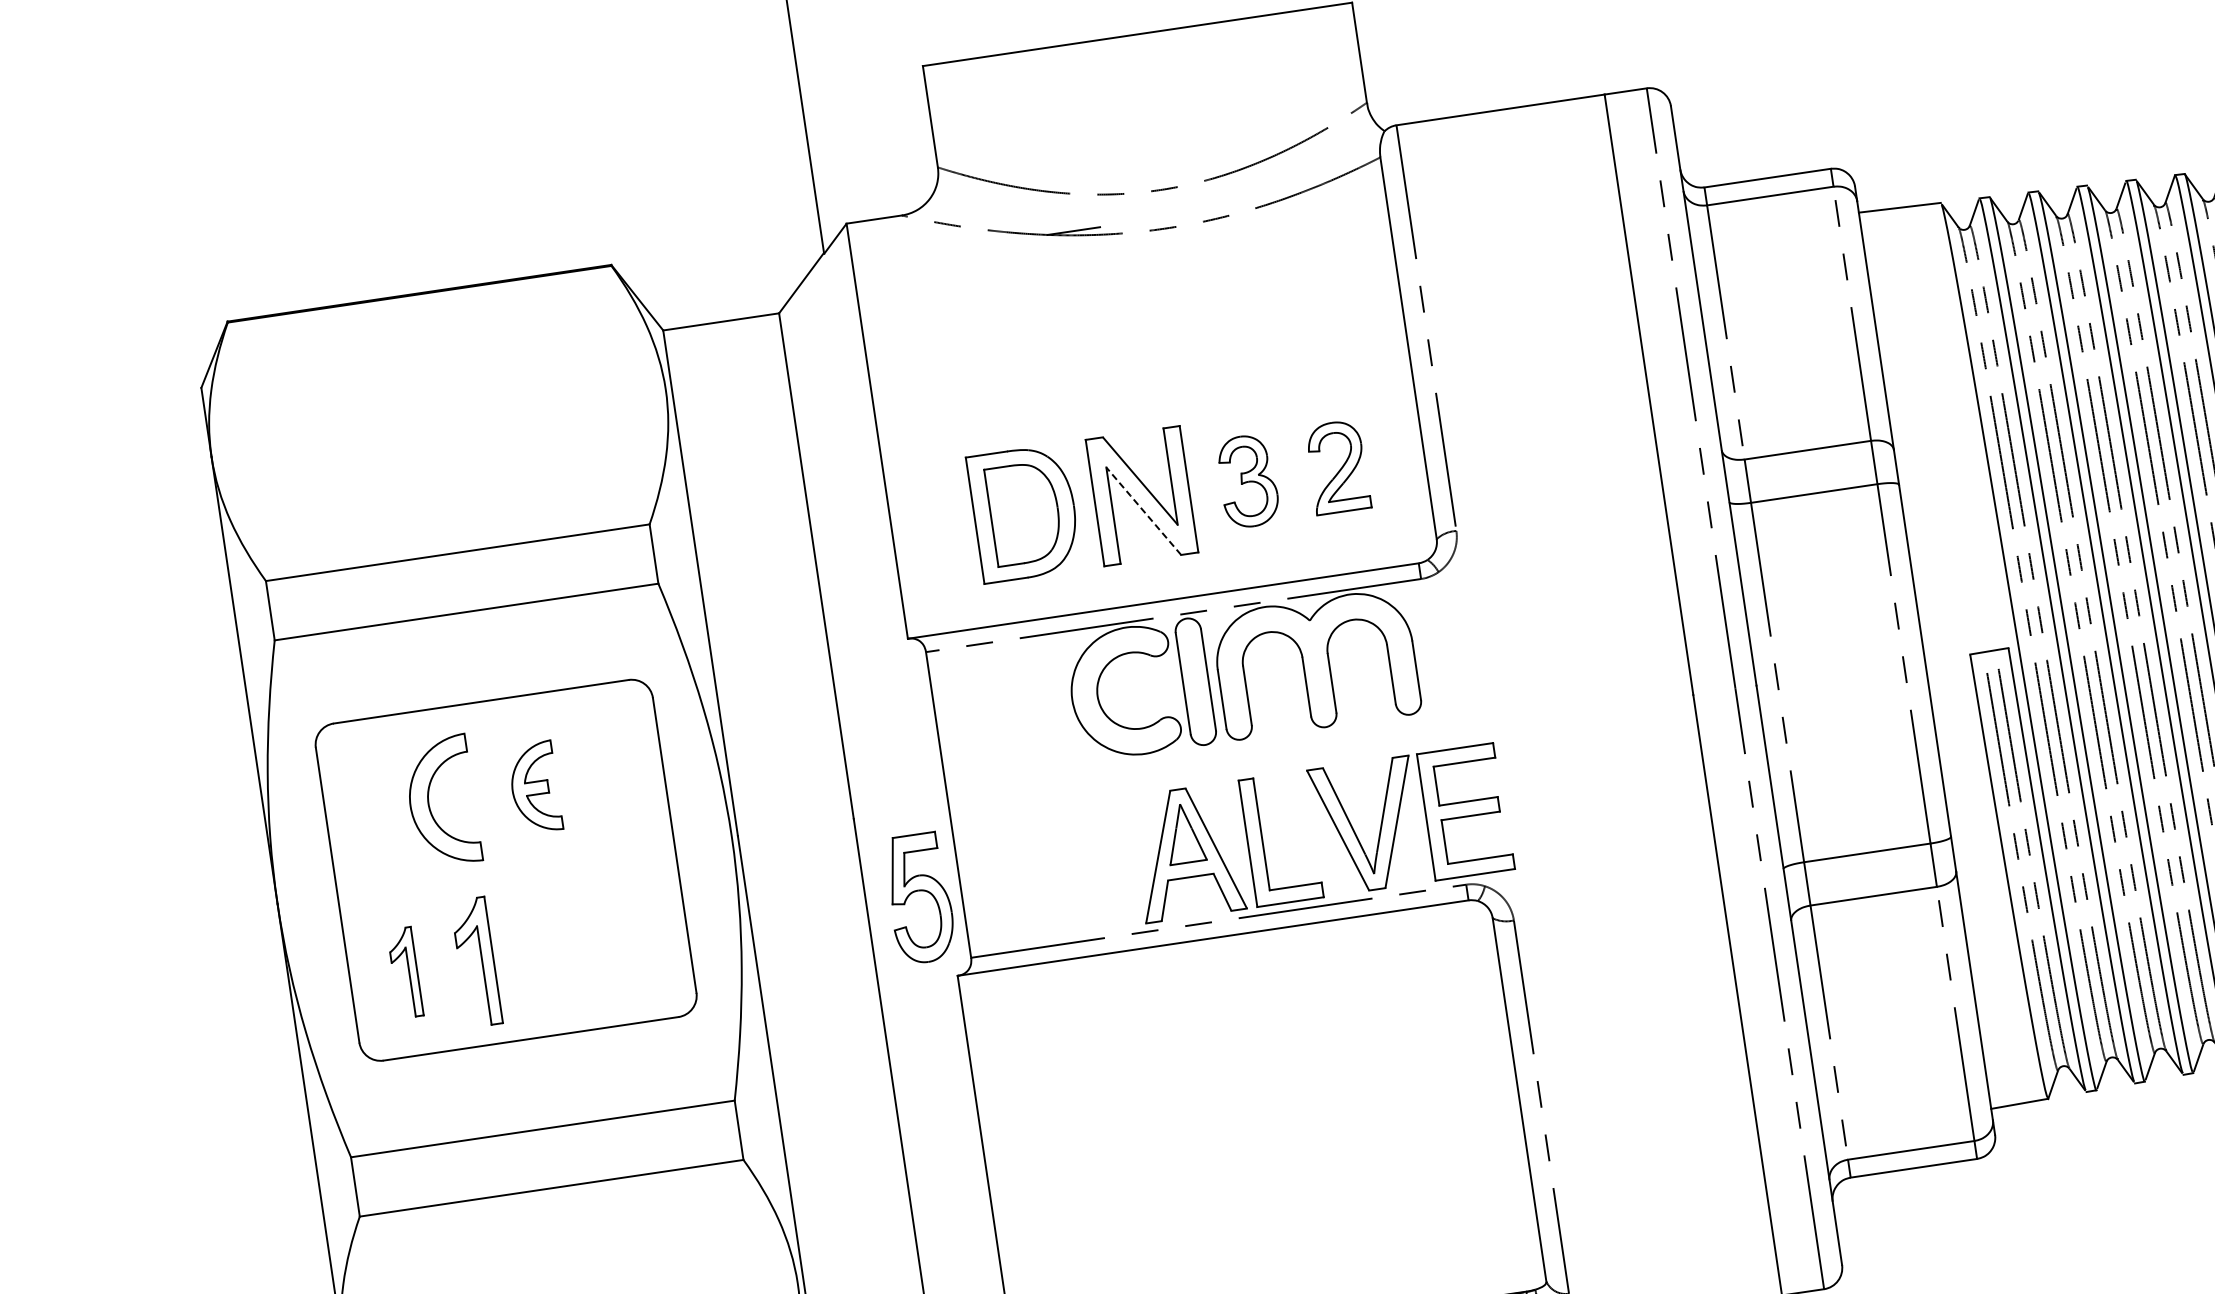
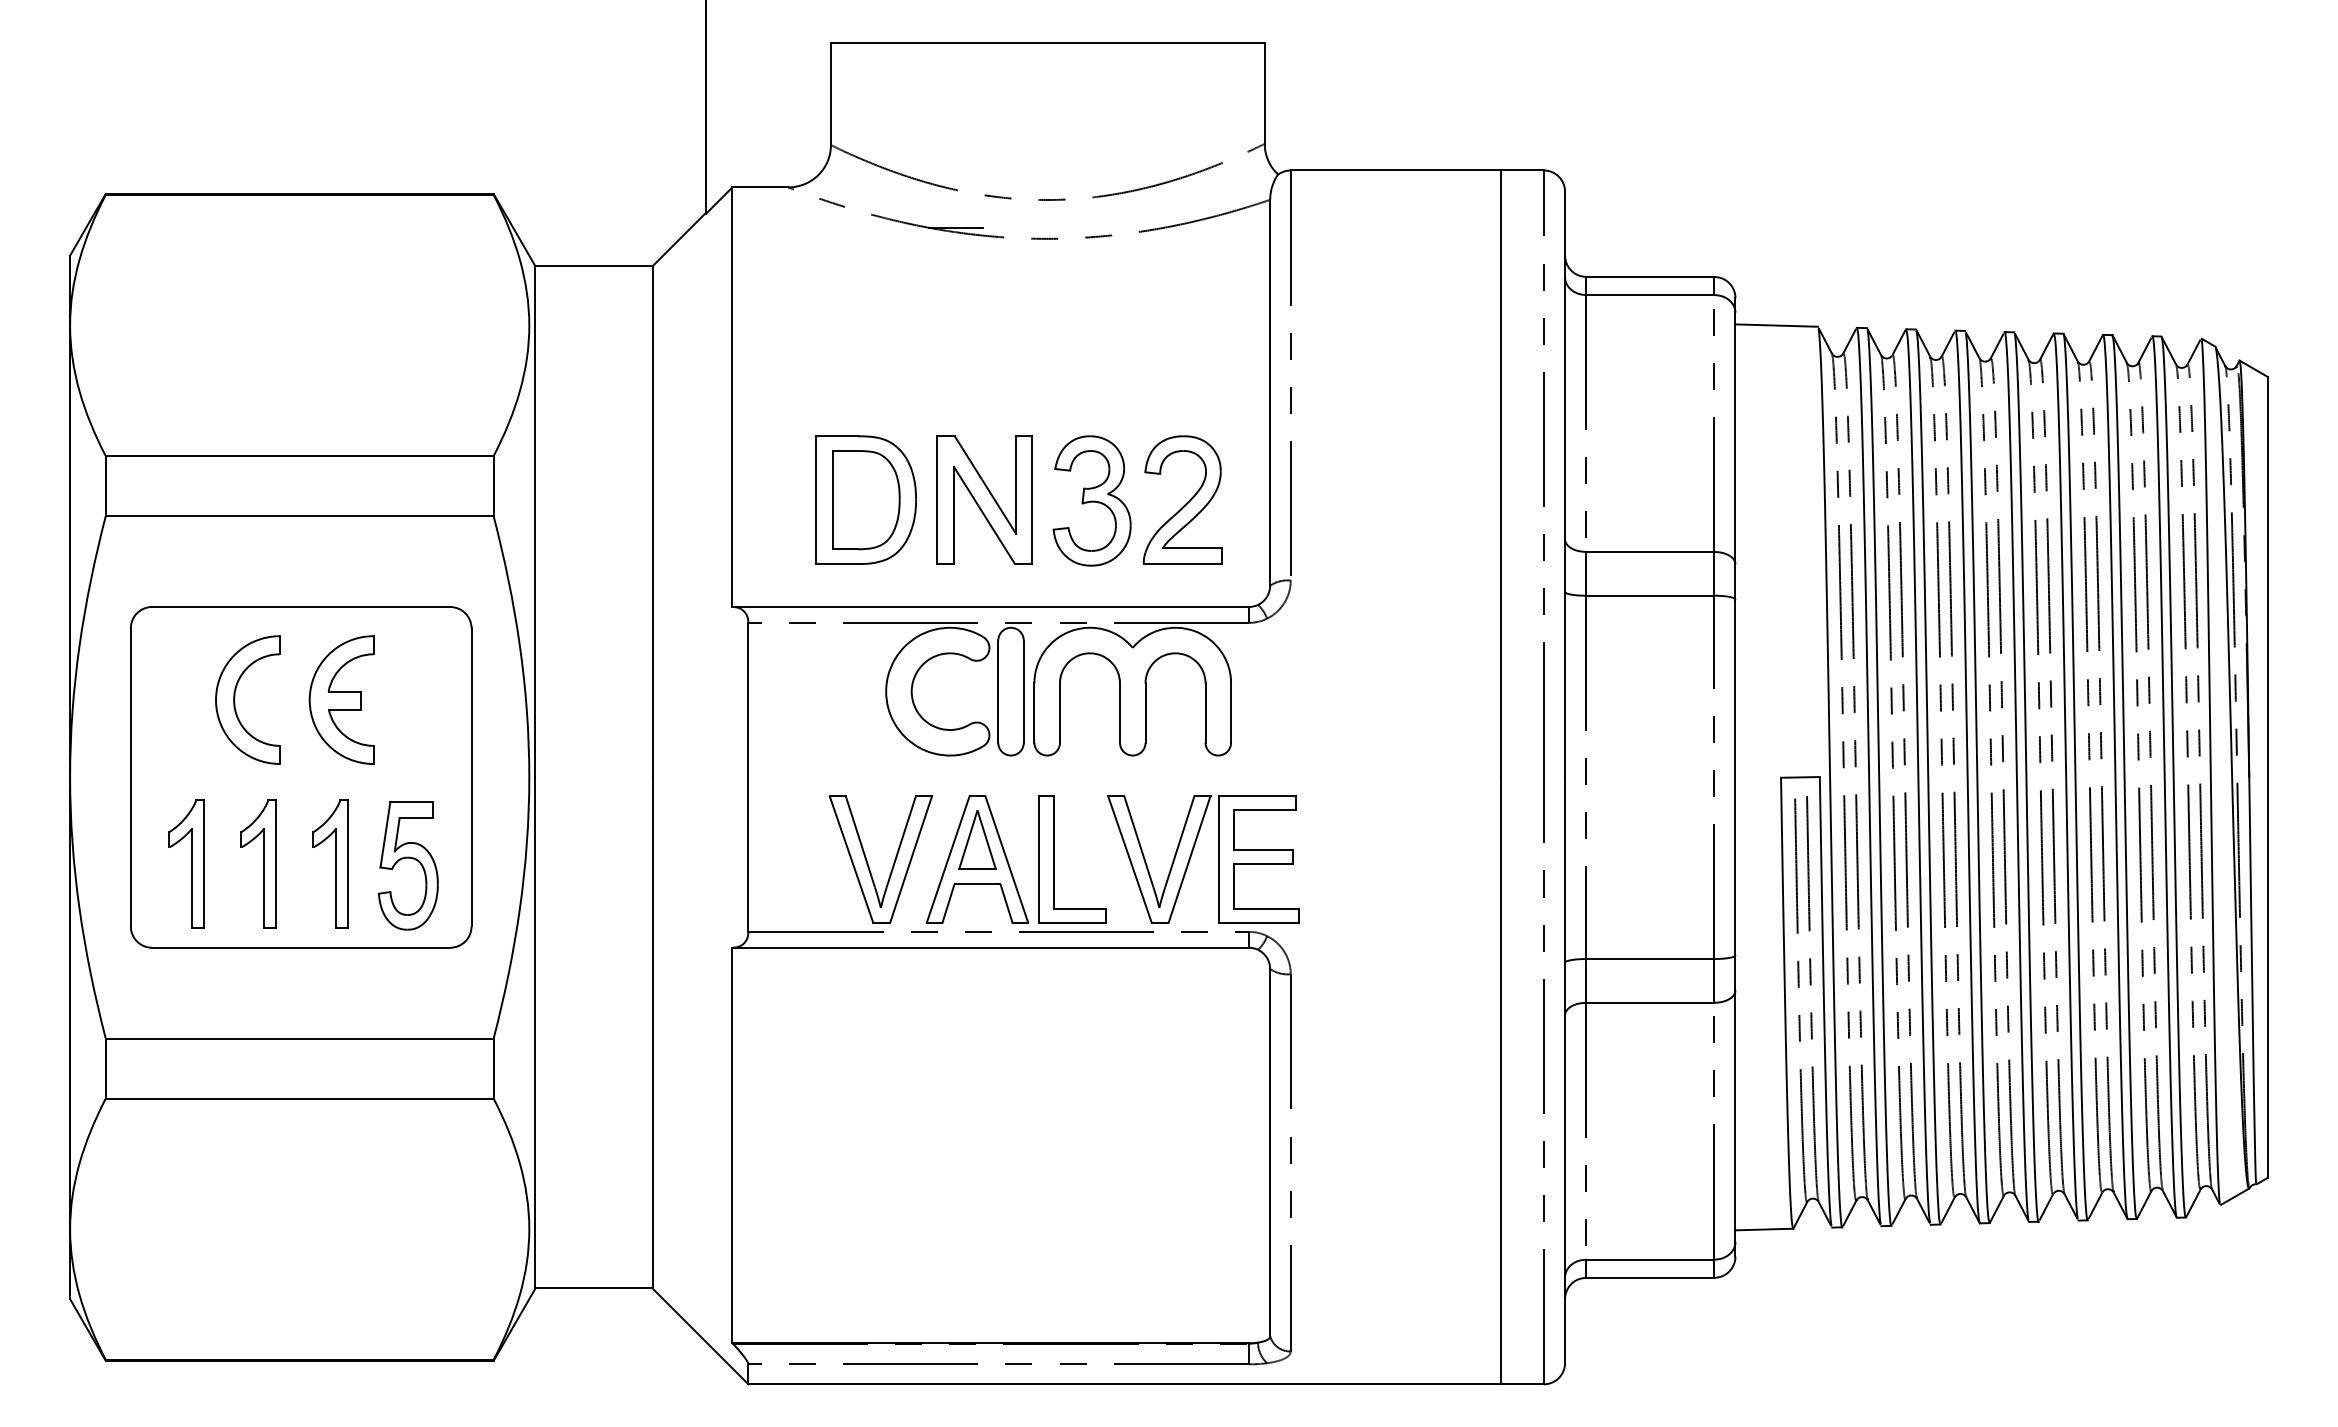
part: (1337, 466) -> (1182, 499), size x1.43
part: (1247, 480) -> (1091, 500), size x1.43
line: (1143, 510) -> (984, 514), dashed -> solid
part: (534, 787) -> (341, 699), size x1.43
part: (1079, 872) -> (868, 863), added
part: (918, 891) -> (408, 858), moved
part: (547, 951) -> (330, 863), added
part: (405, 972) -> (186, 863), size x1.43

